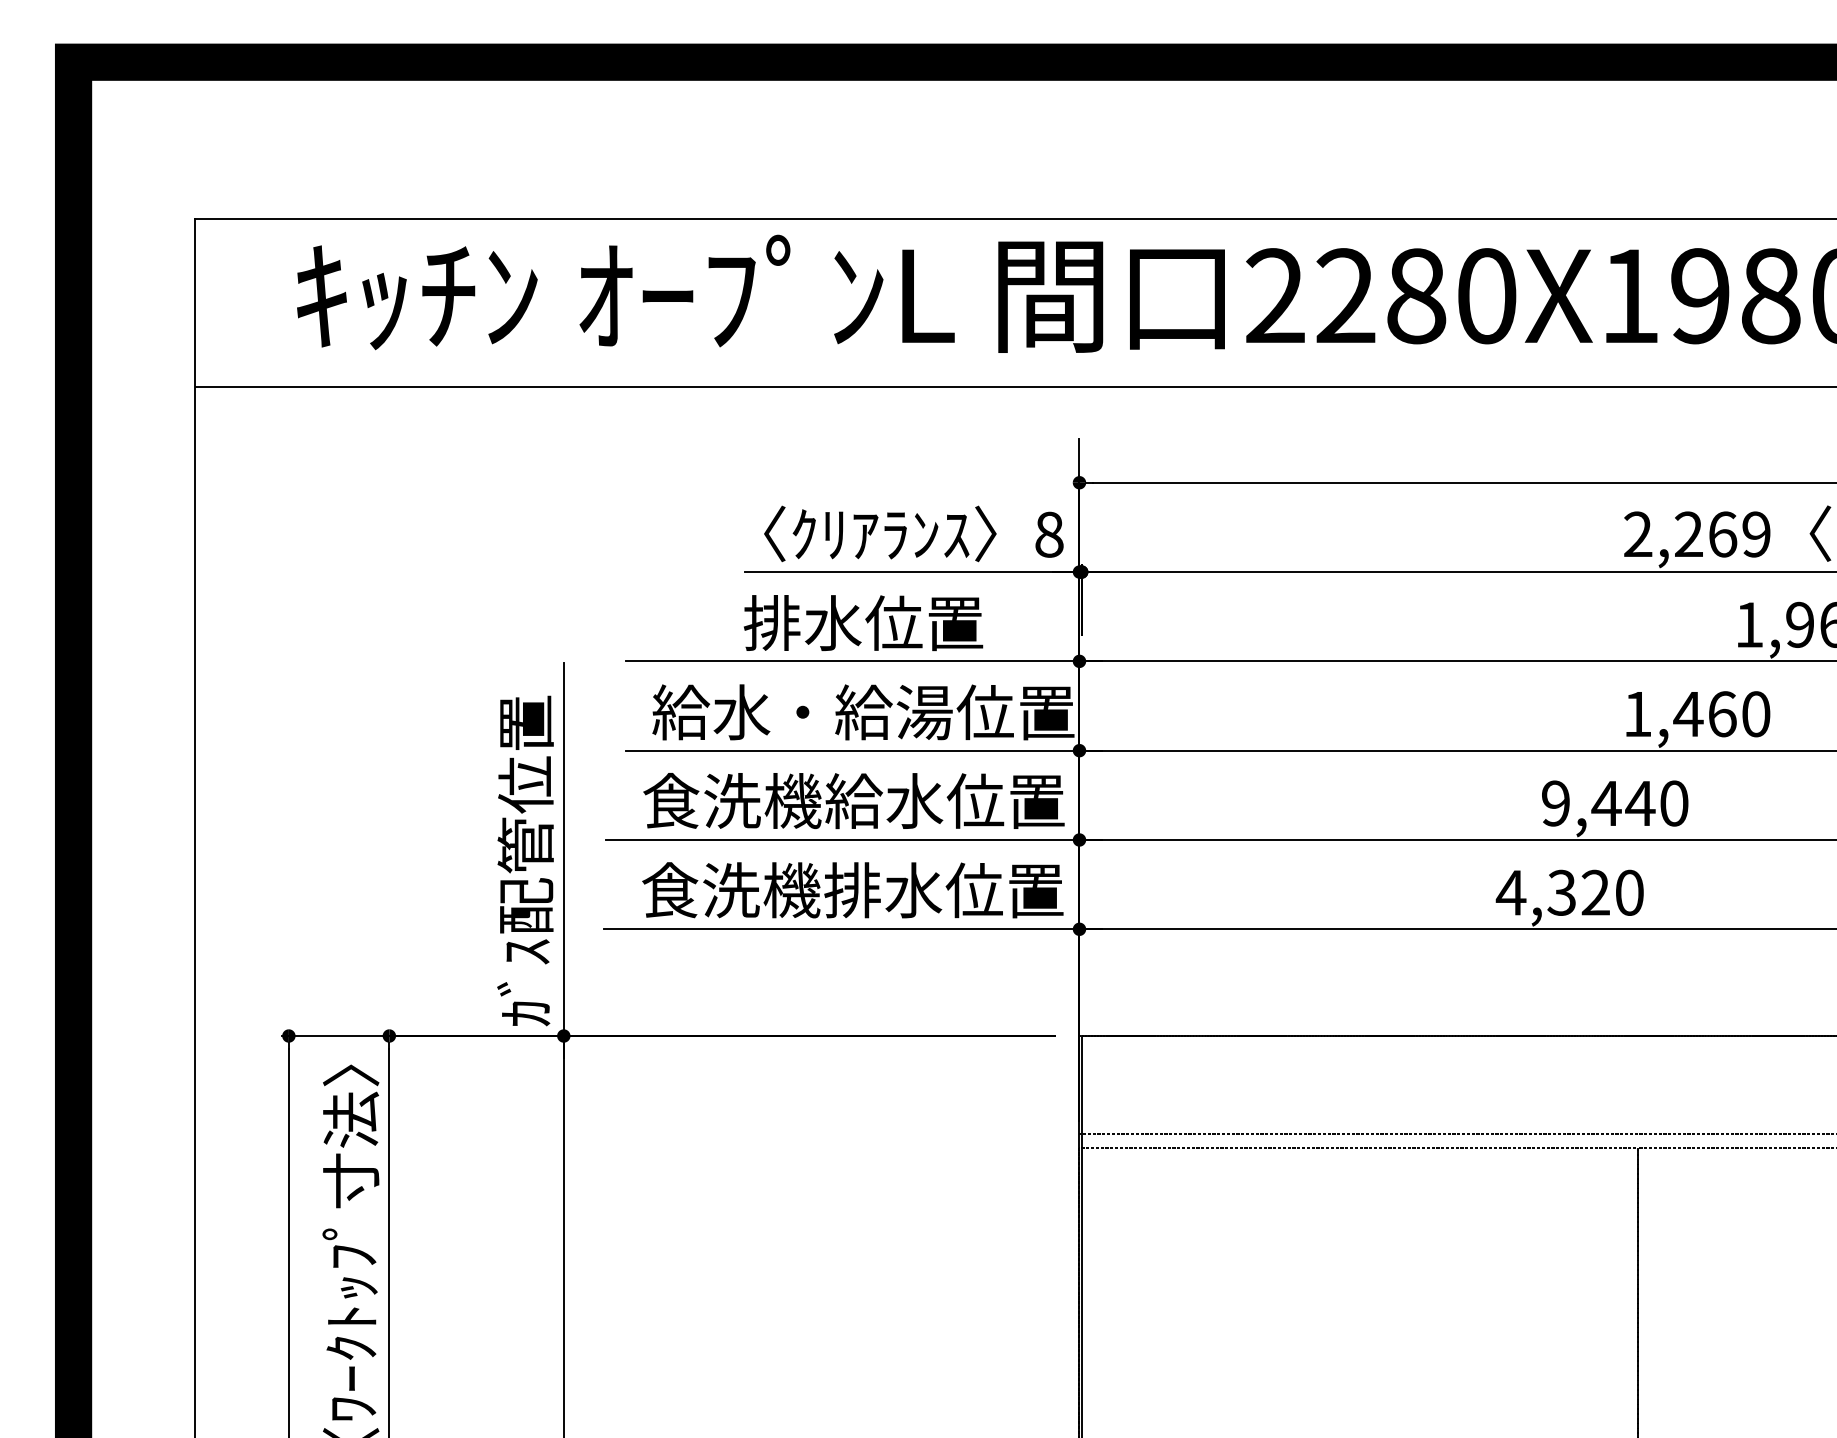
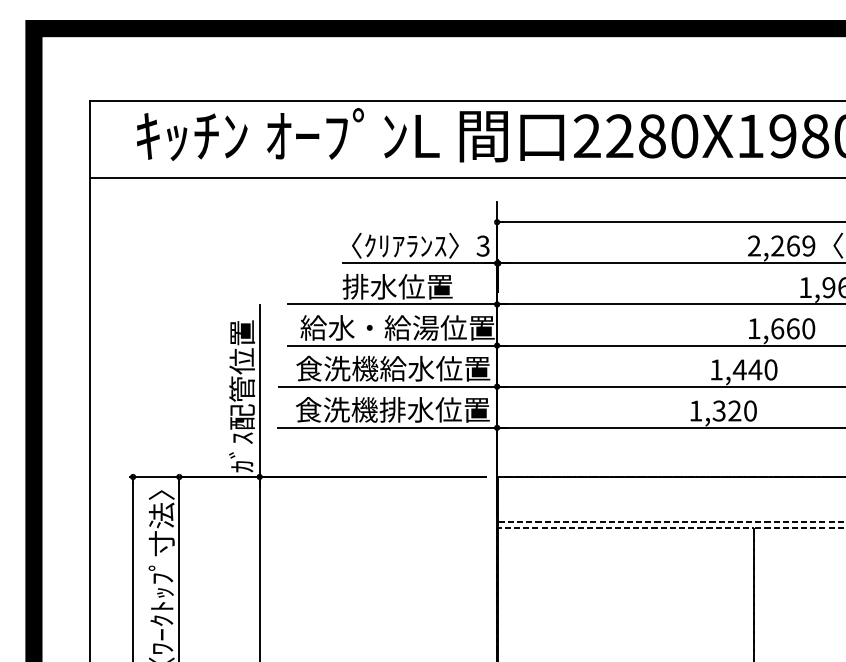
text: (1047, 533) -> (482, 245), 8 -> 3
text: (1688, 713) -> (777, 328), 1,460 -> 1,660
text: (1555, 802) -> (716, 369), 9,440 -> 1,440
text: (1510, 891) -> (695, 410), 4,320 -> 1,320

